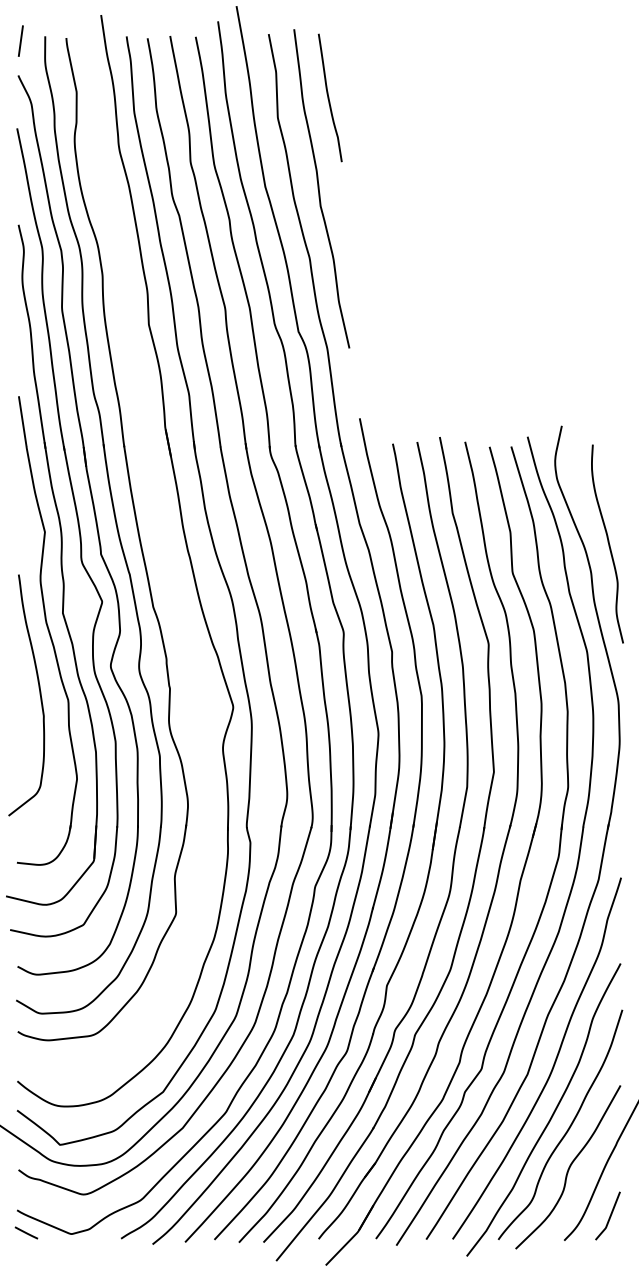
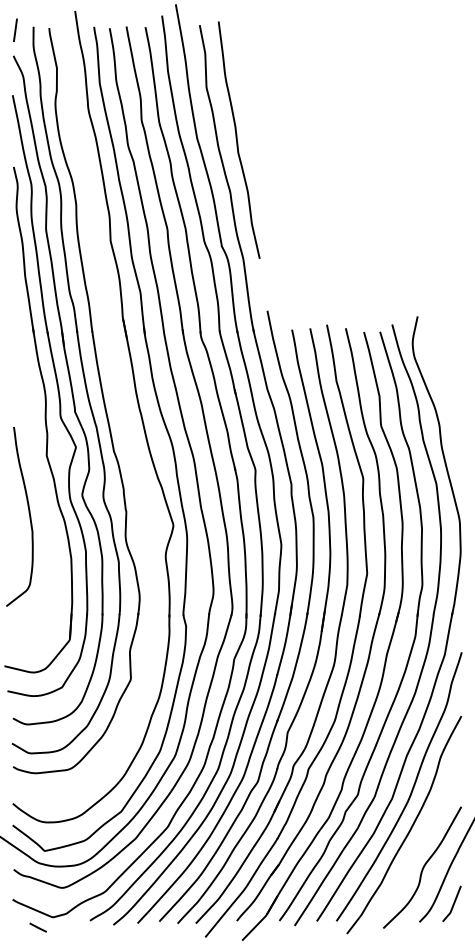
curve: (329, 97) -> (244, 72), removed
curve: (607, 542) -> (451, 403), removed
part: (47, 630) -> (35, 468), removed
curve: (566, 1130) -> (421, 840), removed
line: (26, 1232) -> (38, 927), moved

